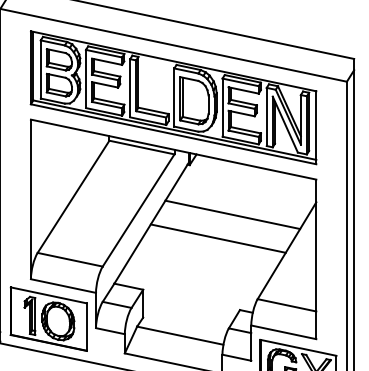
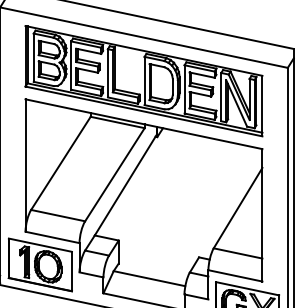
line: (232, 214) -> (192, 178), removed
line: (217, 238) -> (180, 197), removed

